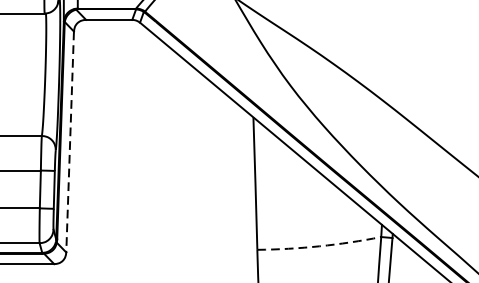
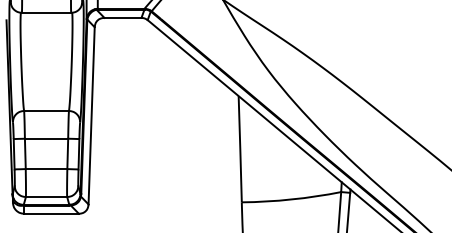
line: (69, 141) -> (91, 115), dashed -> solid
arc: (319, 246) -> (291, 199), dashed -> solid

